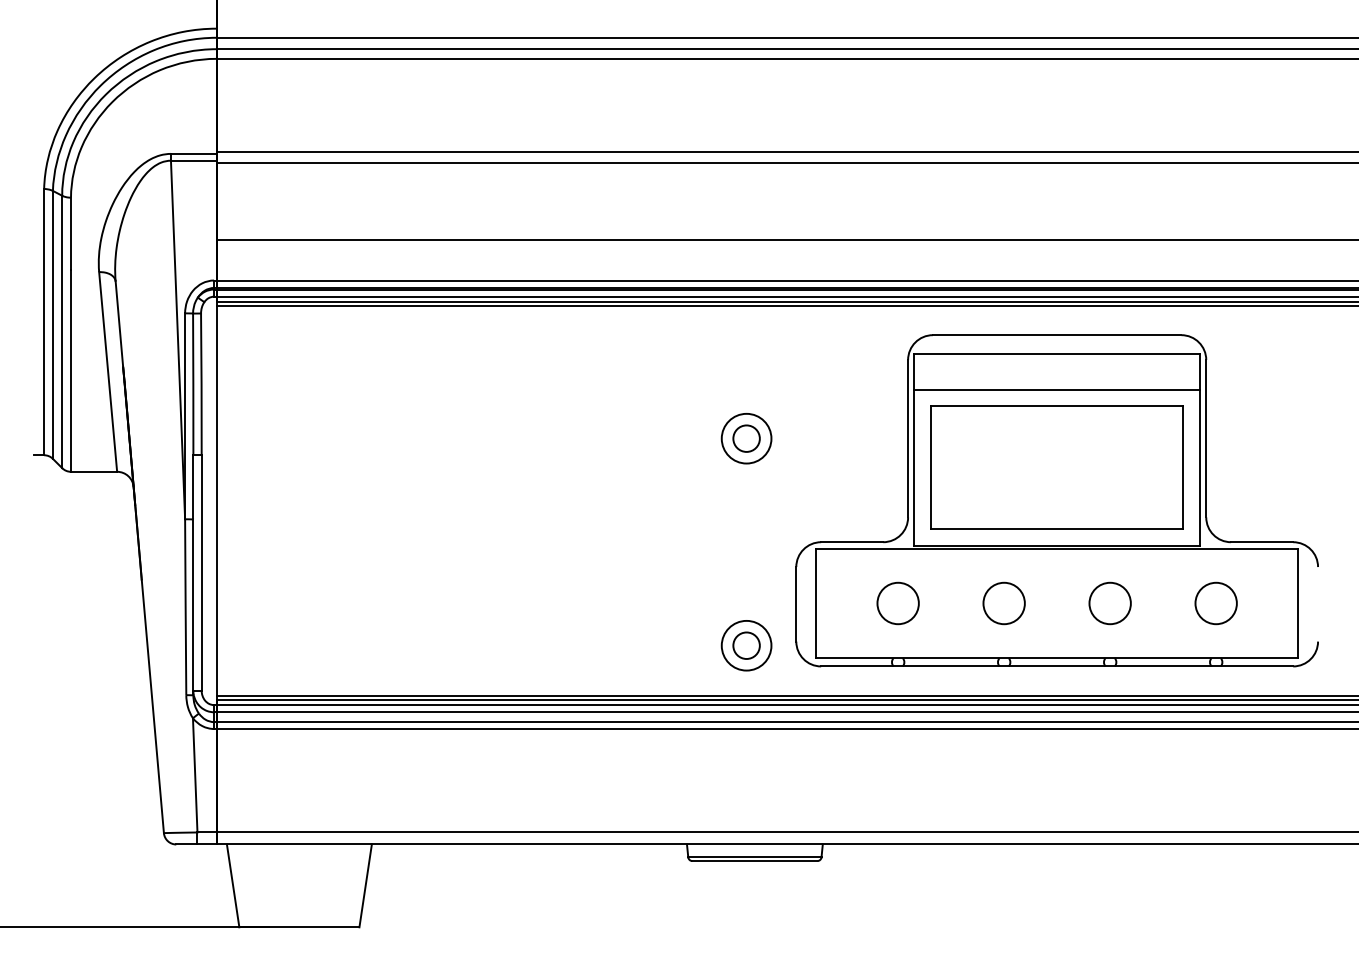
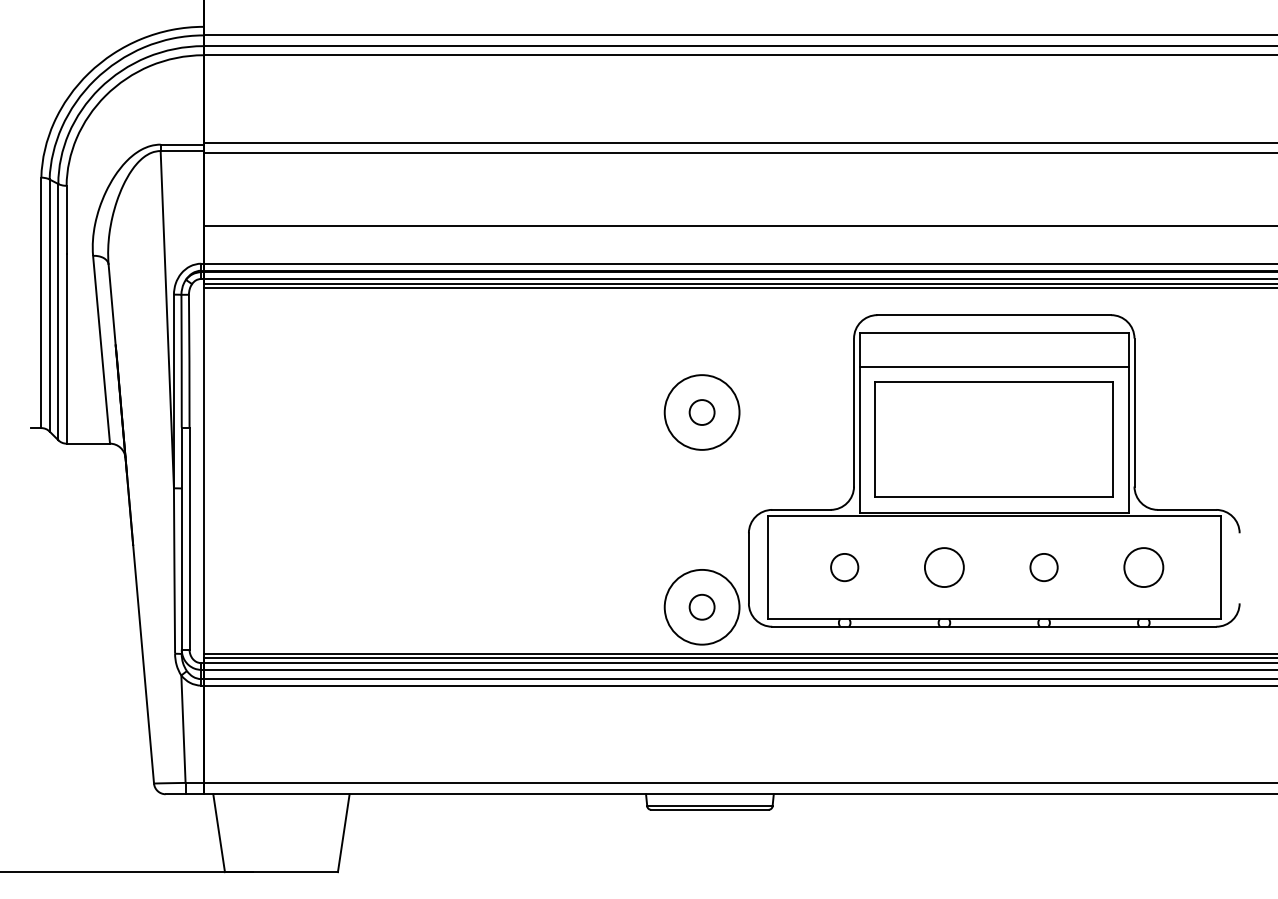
circle: (745, 438) -> (701, 412), size x1.6
circle: (897, 603) -> (844, 567), size x0.7
circle: (1109, 603) -> (1043, 567), size x0.7
circle: (745, 644) -> (701, 606), size x1.6

